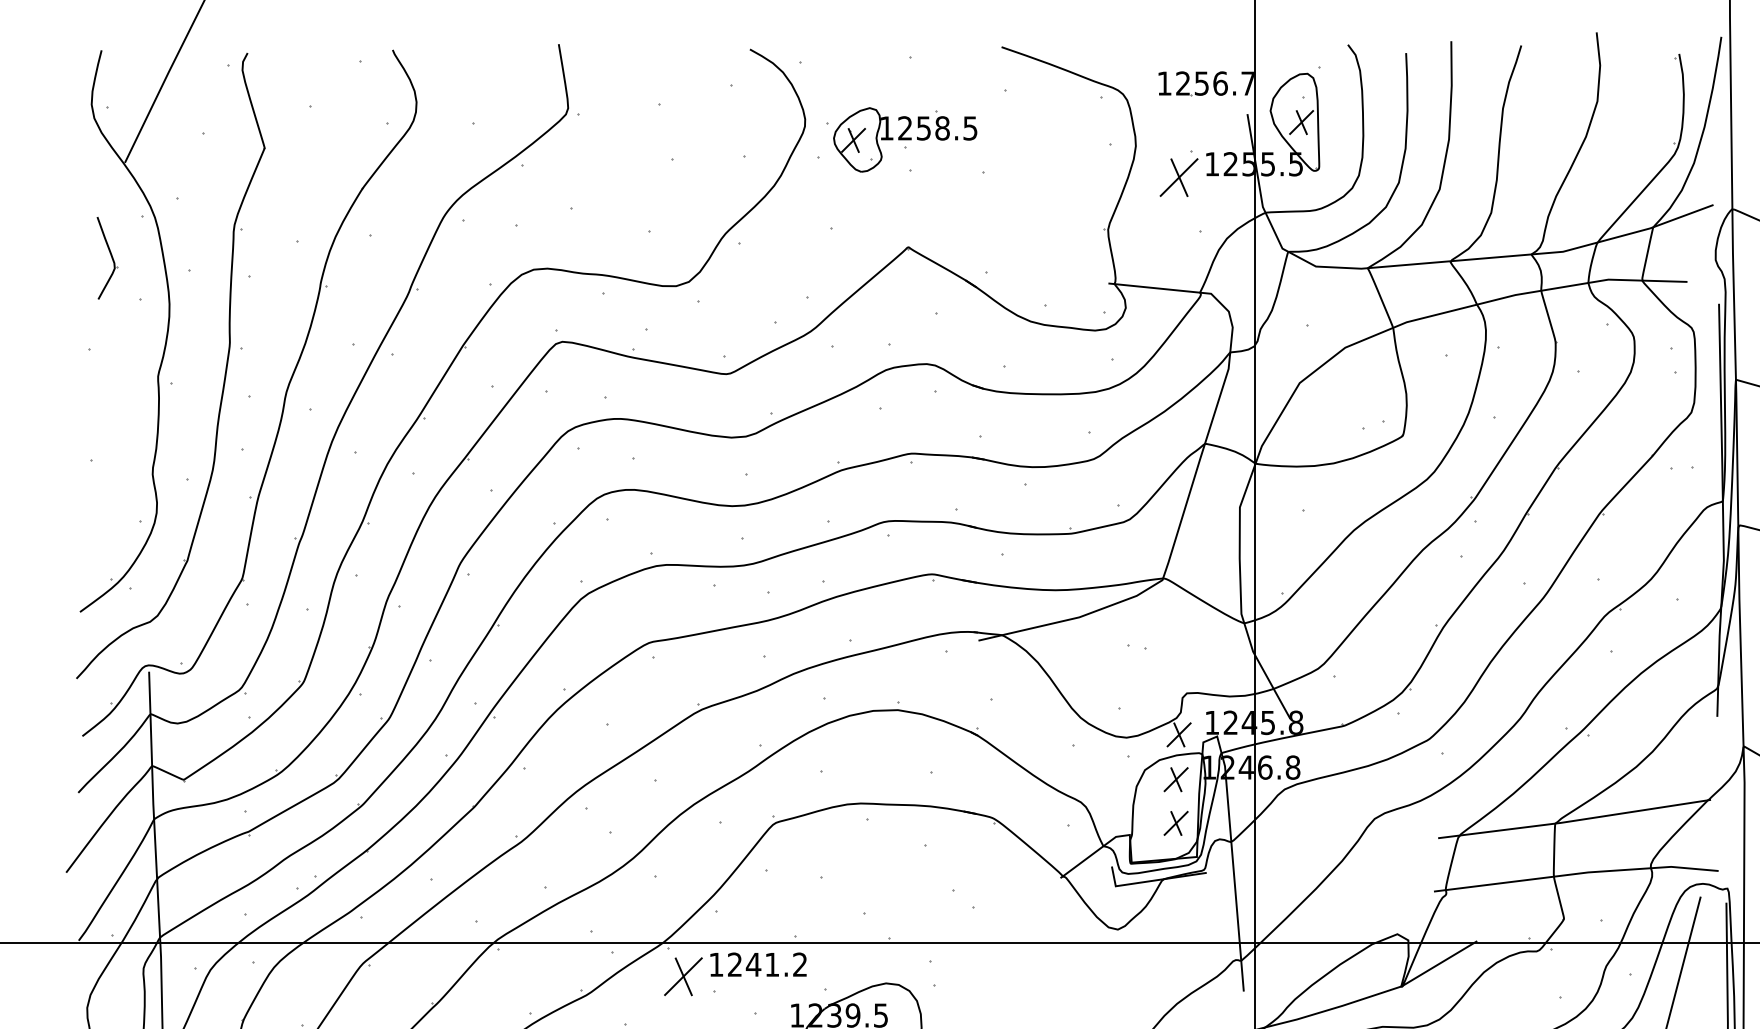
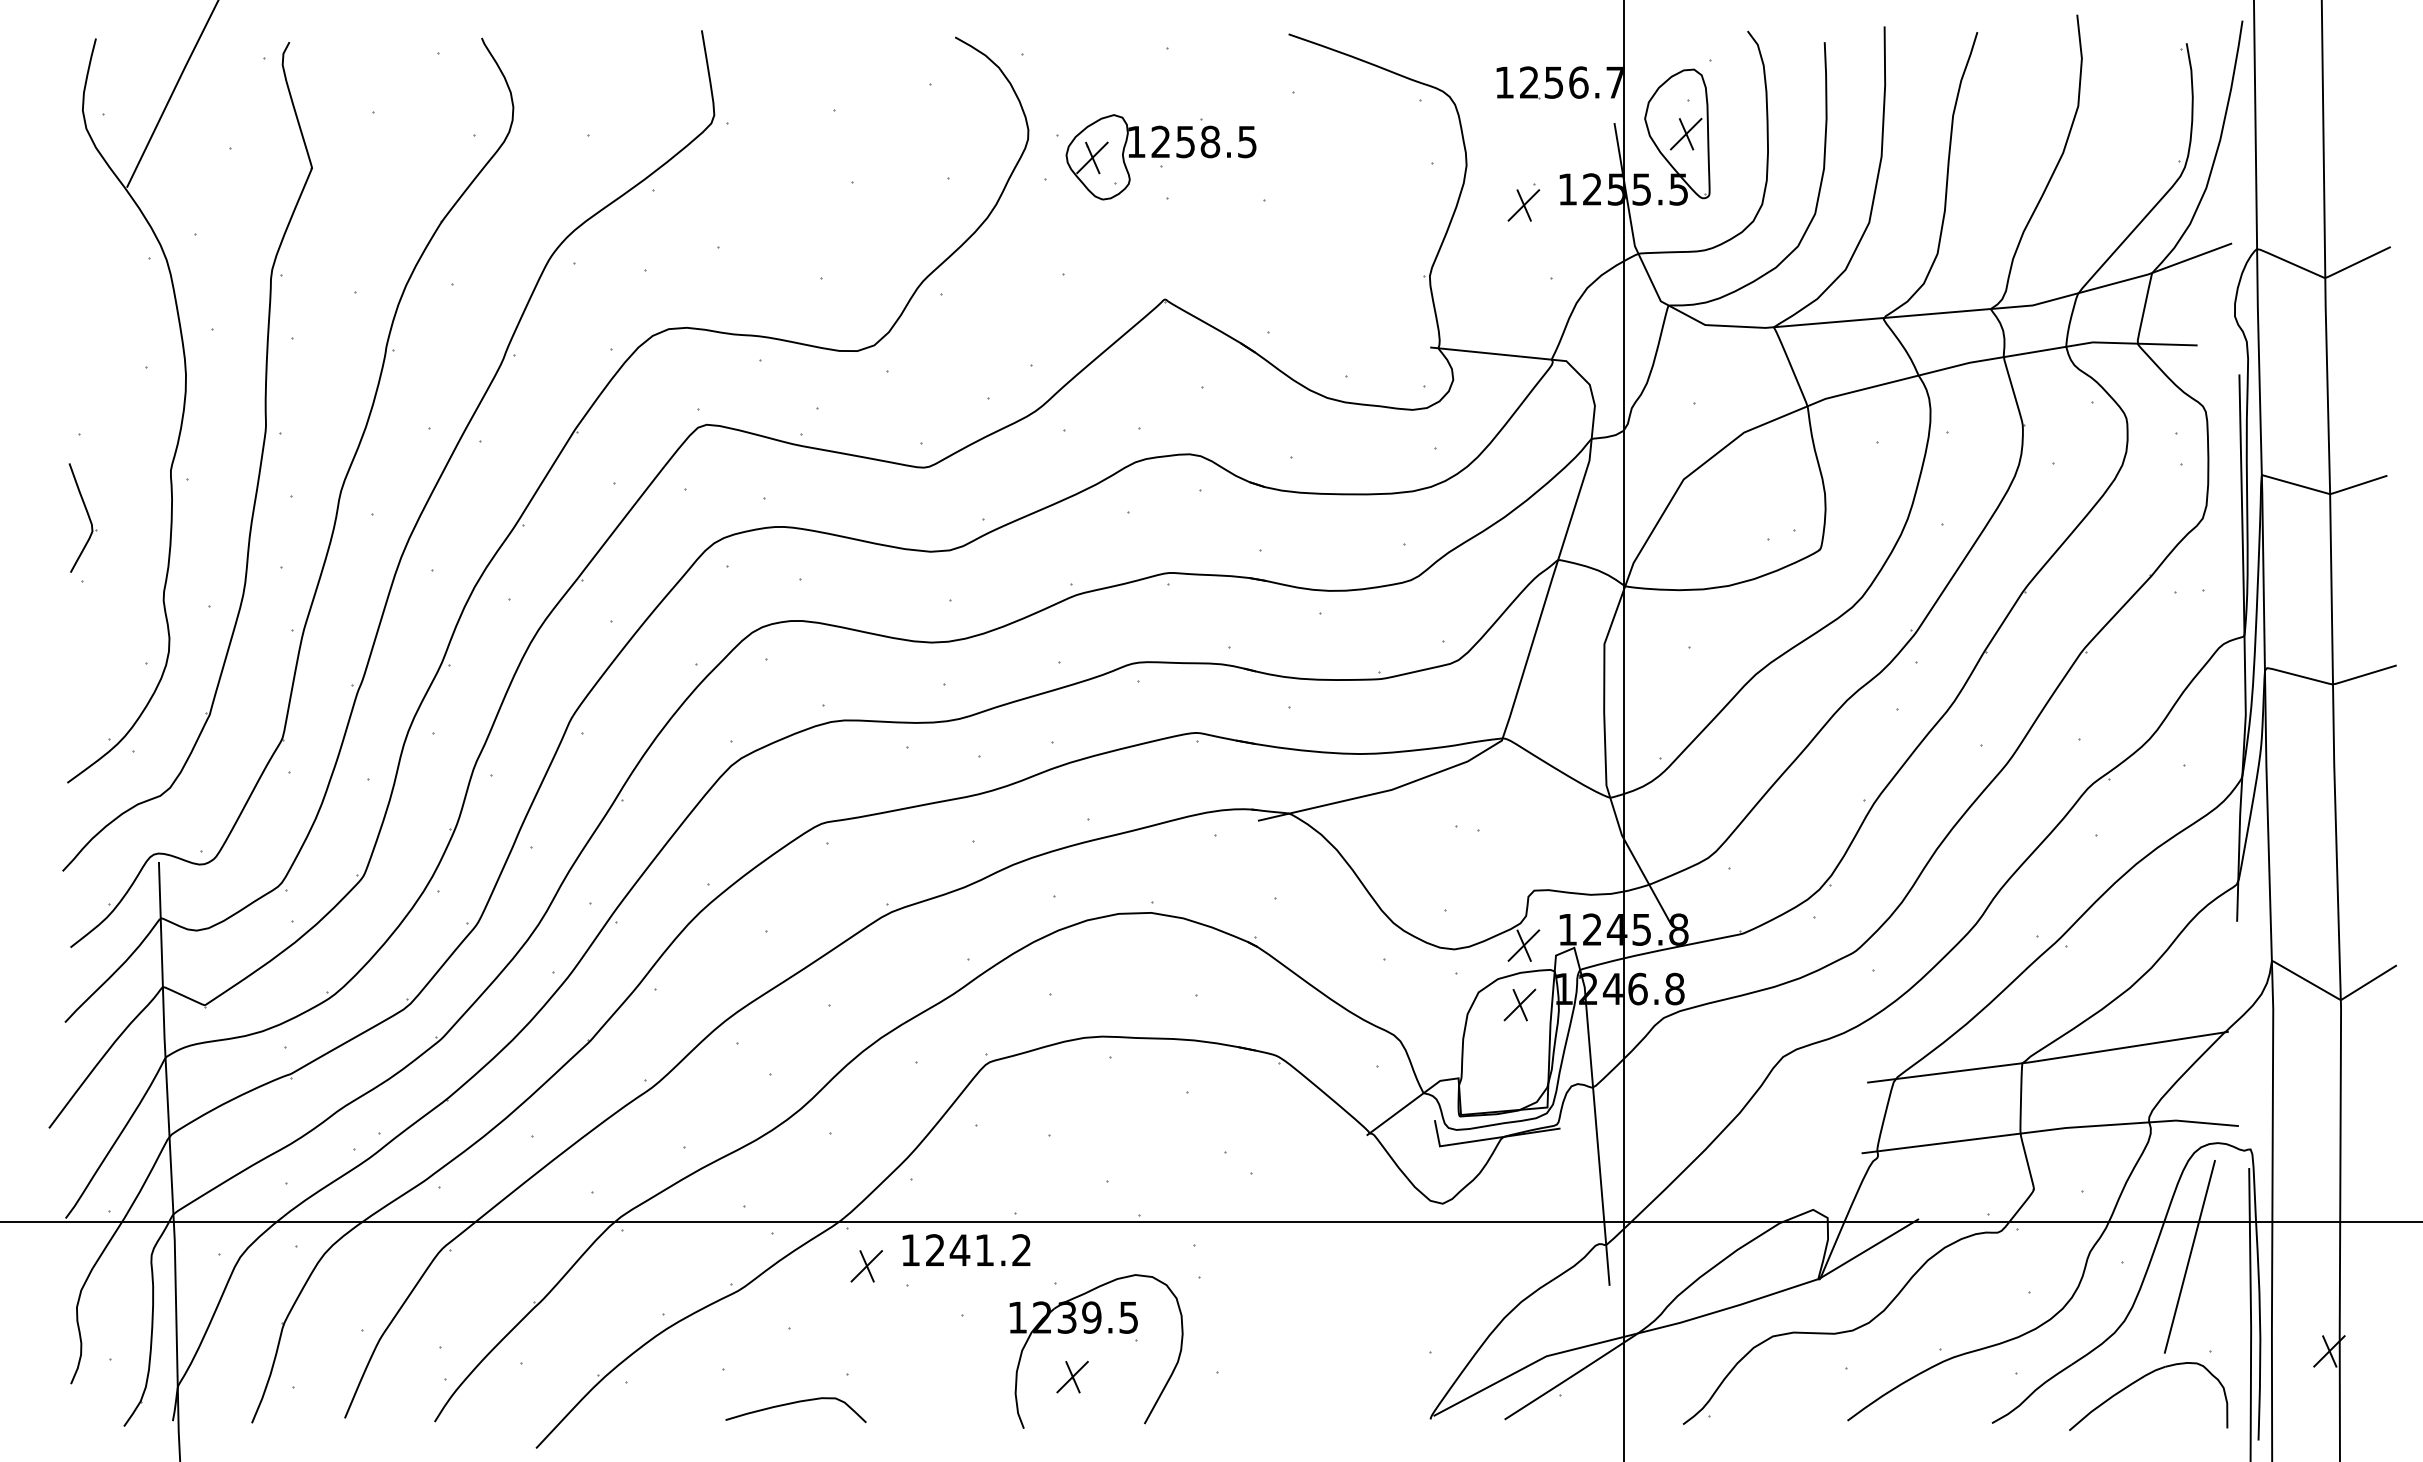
part: (1178, 174) -> (1523, 202), size x0.62
part: (107, 257) -> (82, 517), moved
part: (1175, 823) -> (1519, 1062), removed
part: (683, 976) -> (866, 1266), size x0.62

